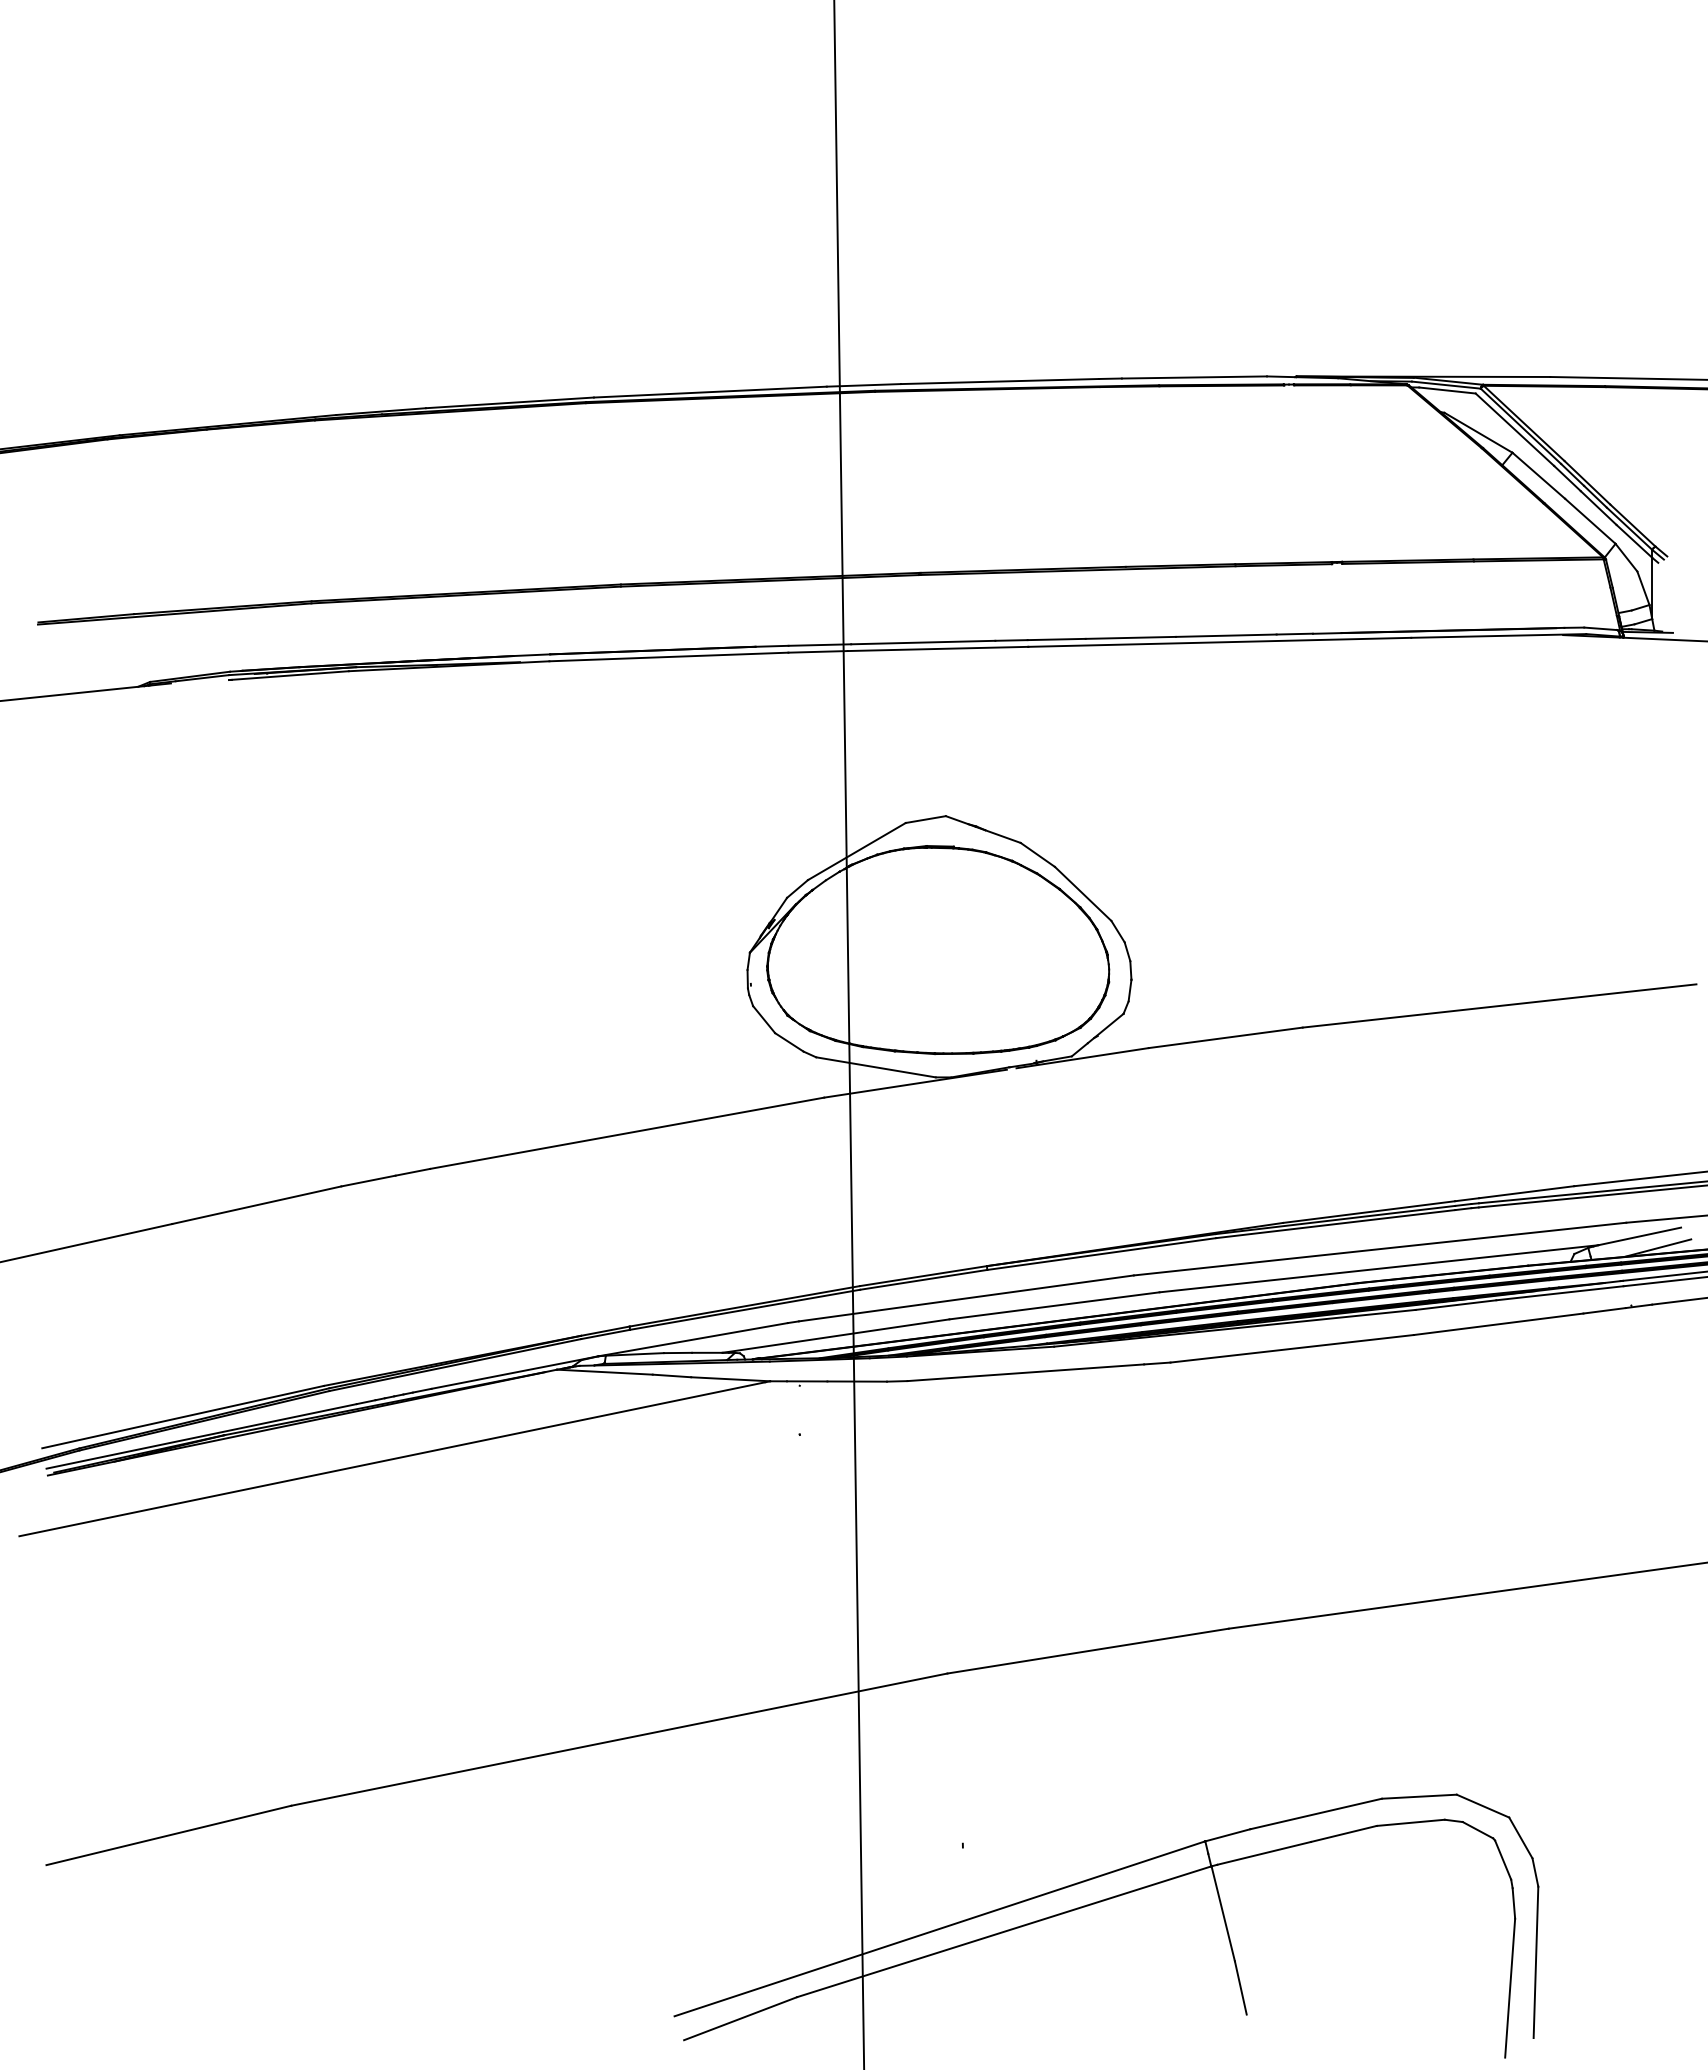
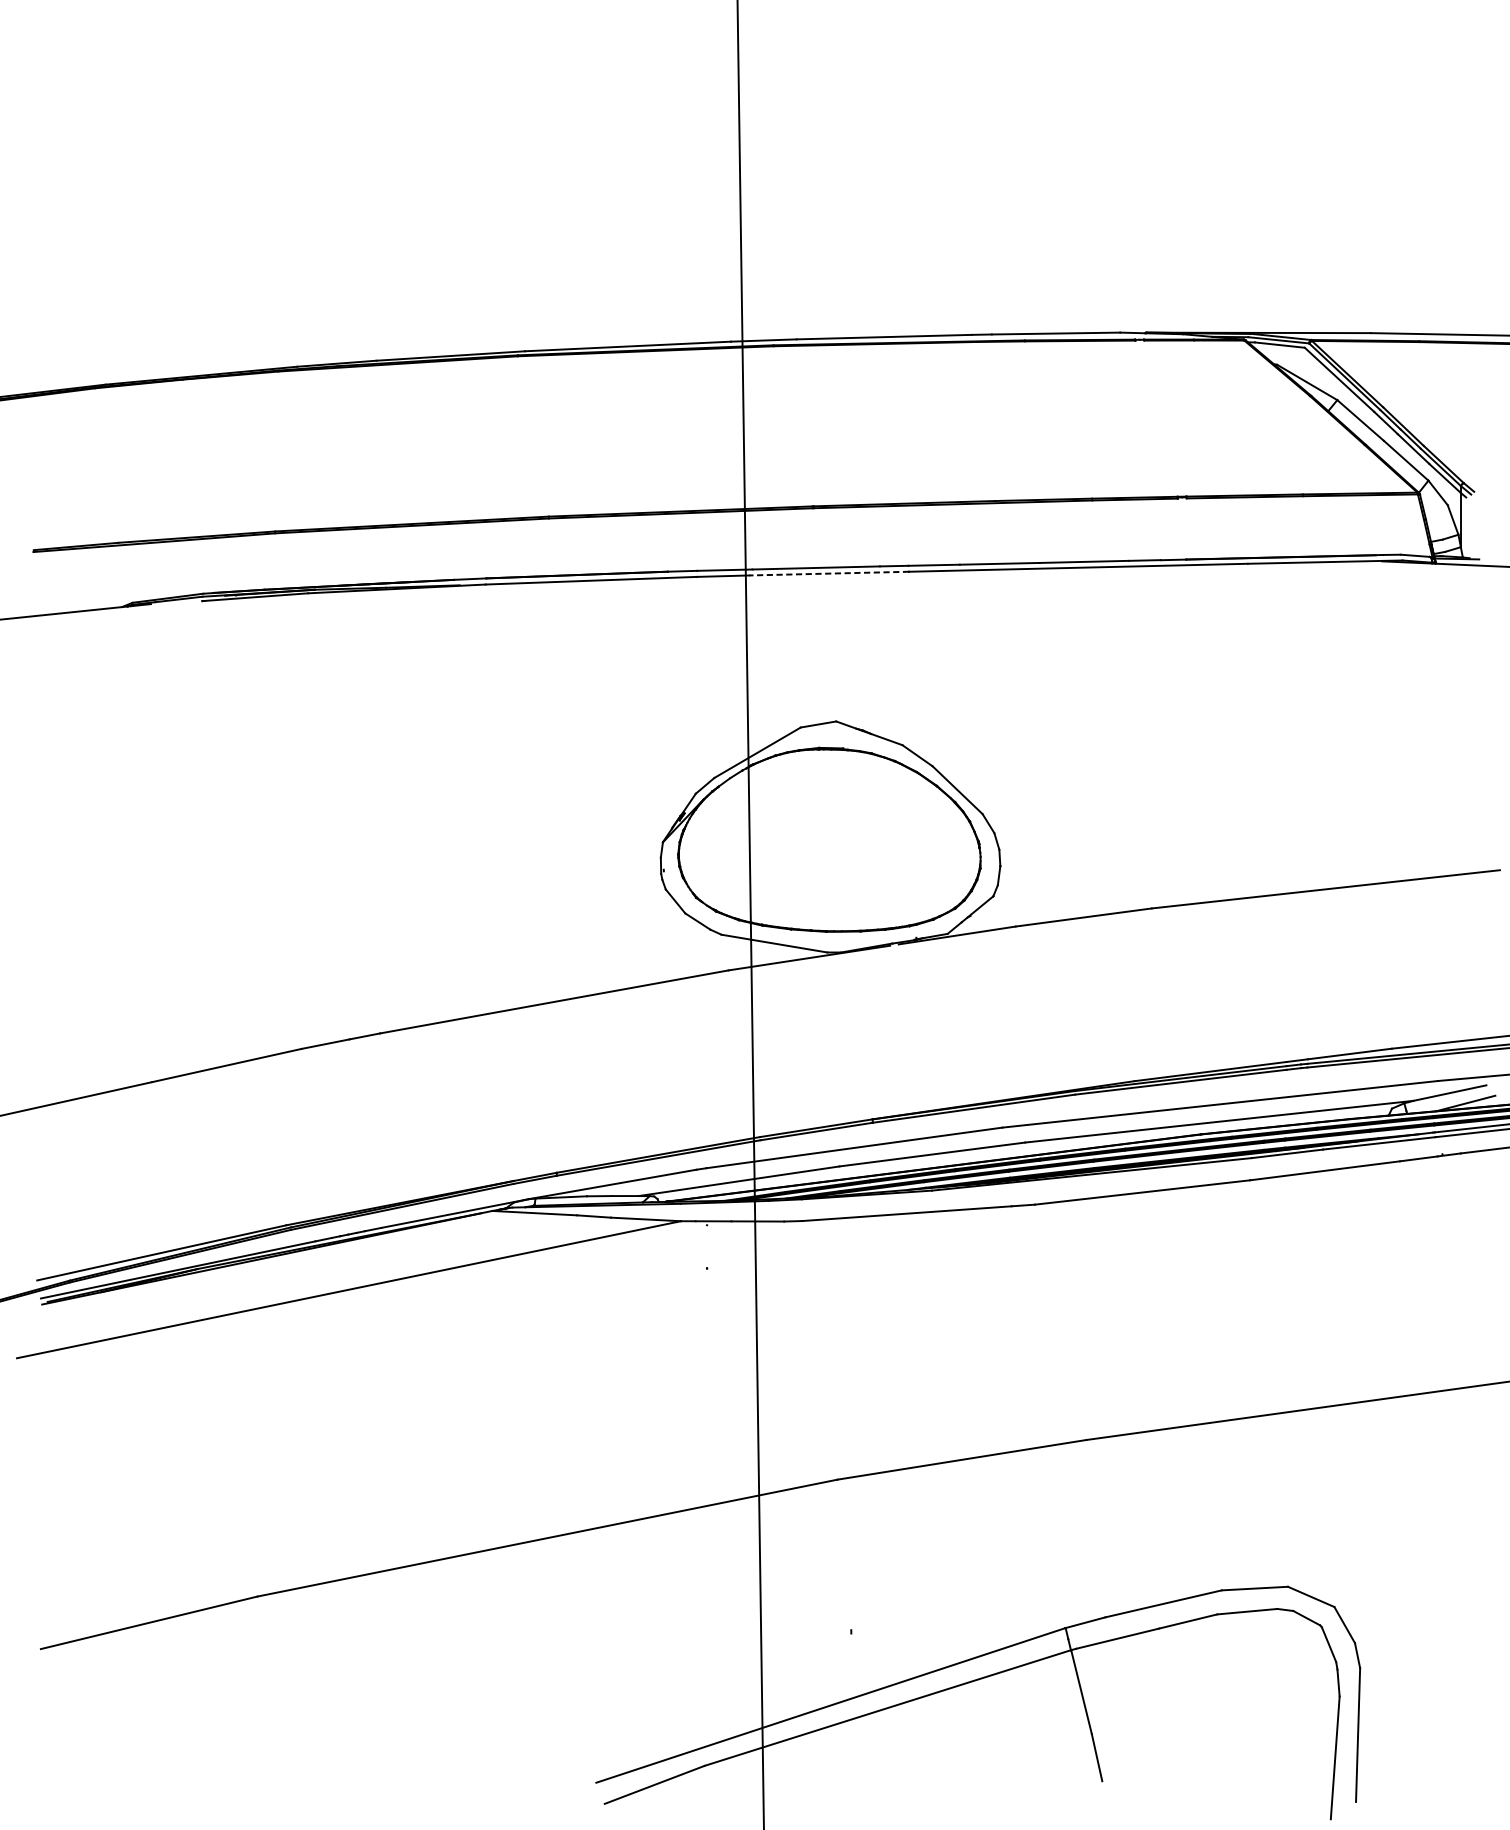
line: (937, 648) -> (828, 573), solid -> dashed

